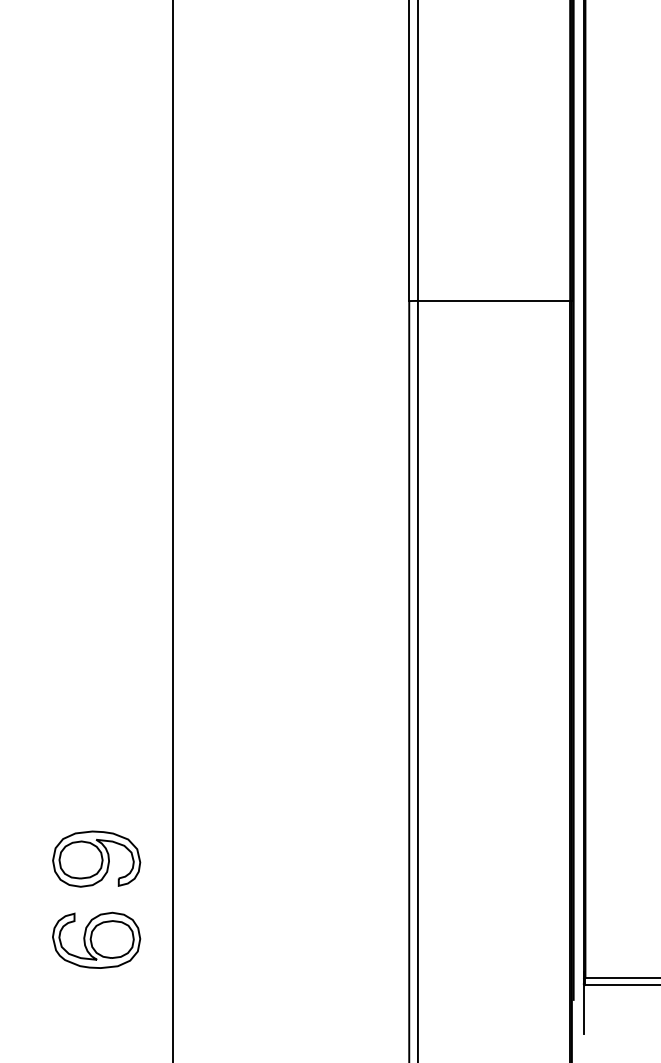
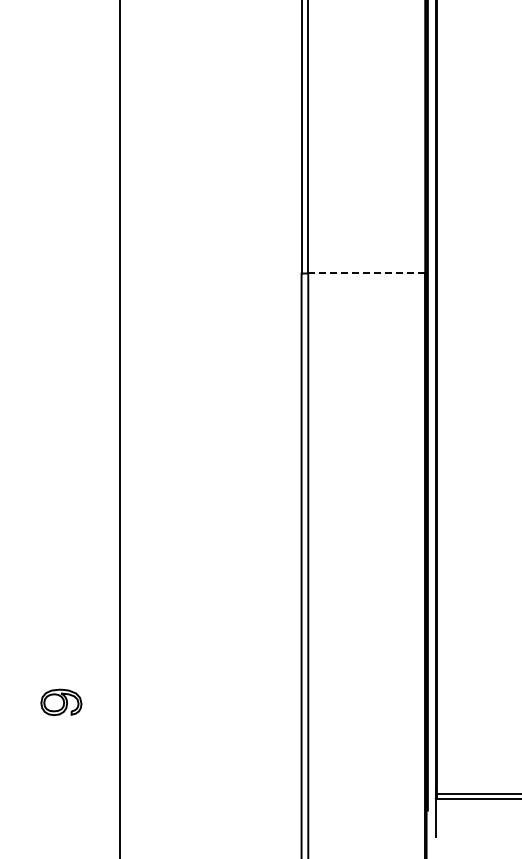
line: (495, 300) -> (367, 273), solid -> dashed
part: (96, 859) -> (61, 702), size x0.6
part: (95, 939) -> (60, 764), removed

